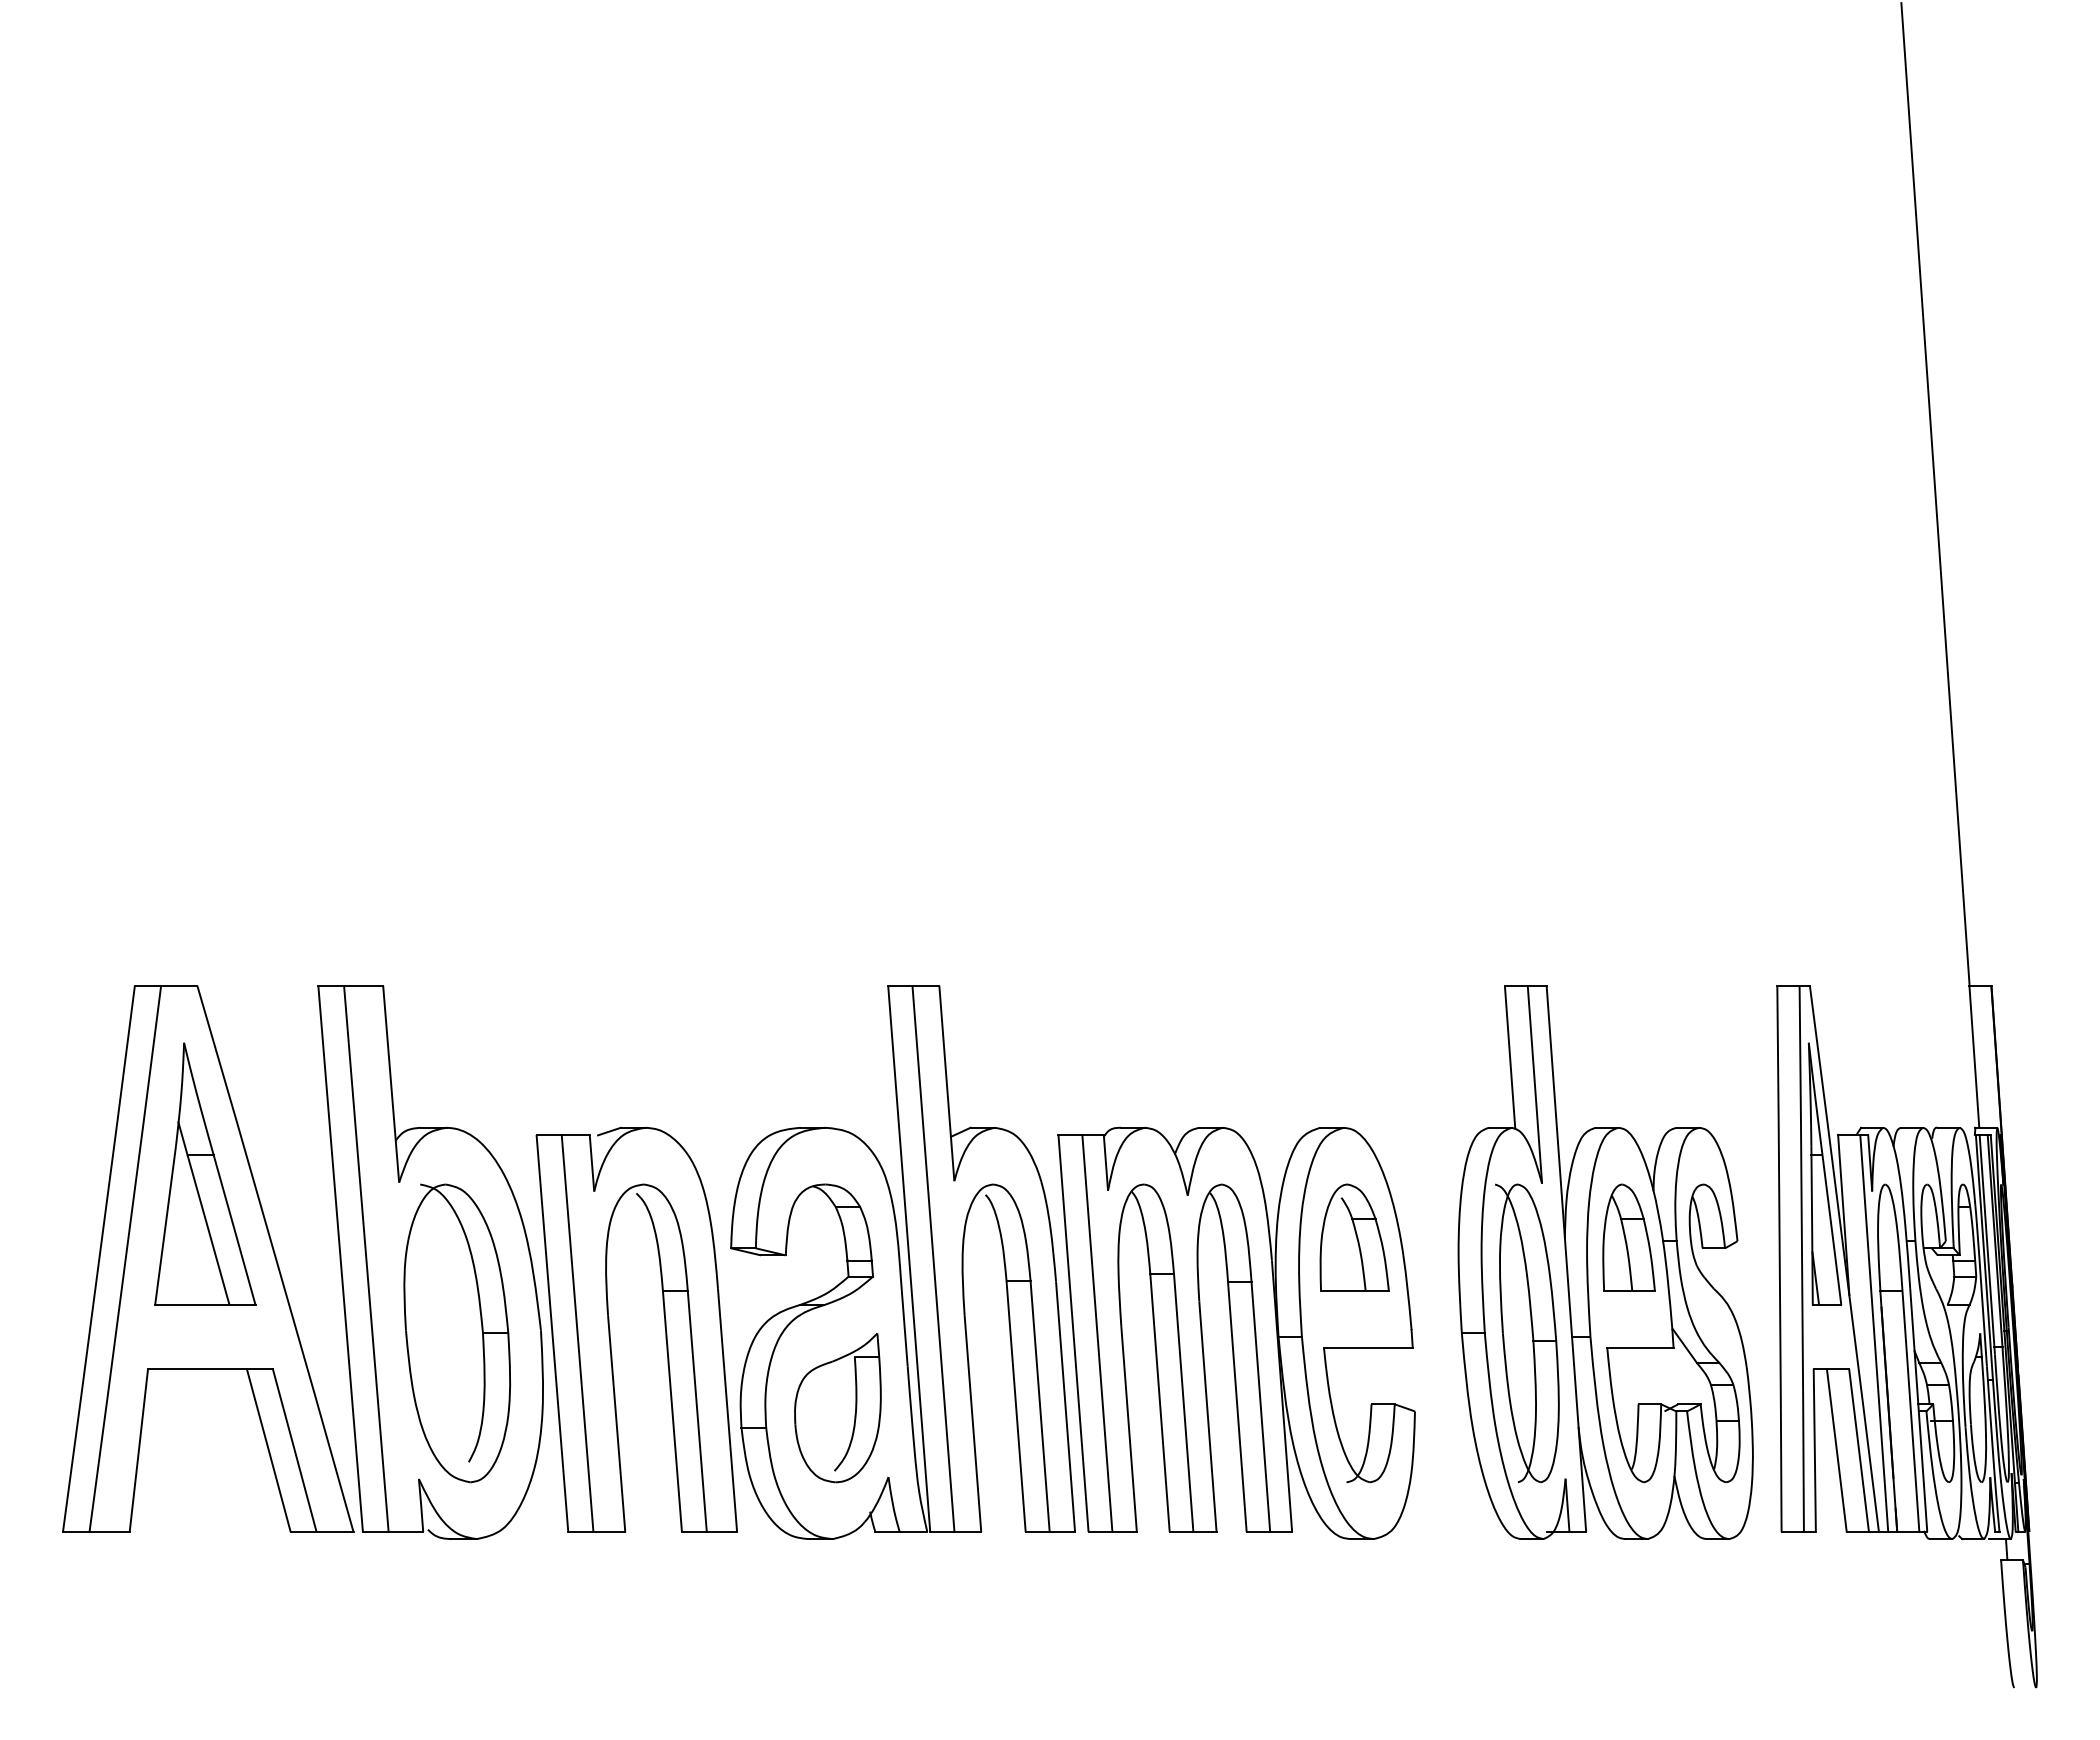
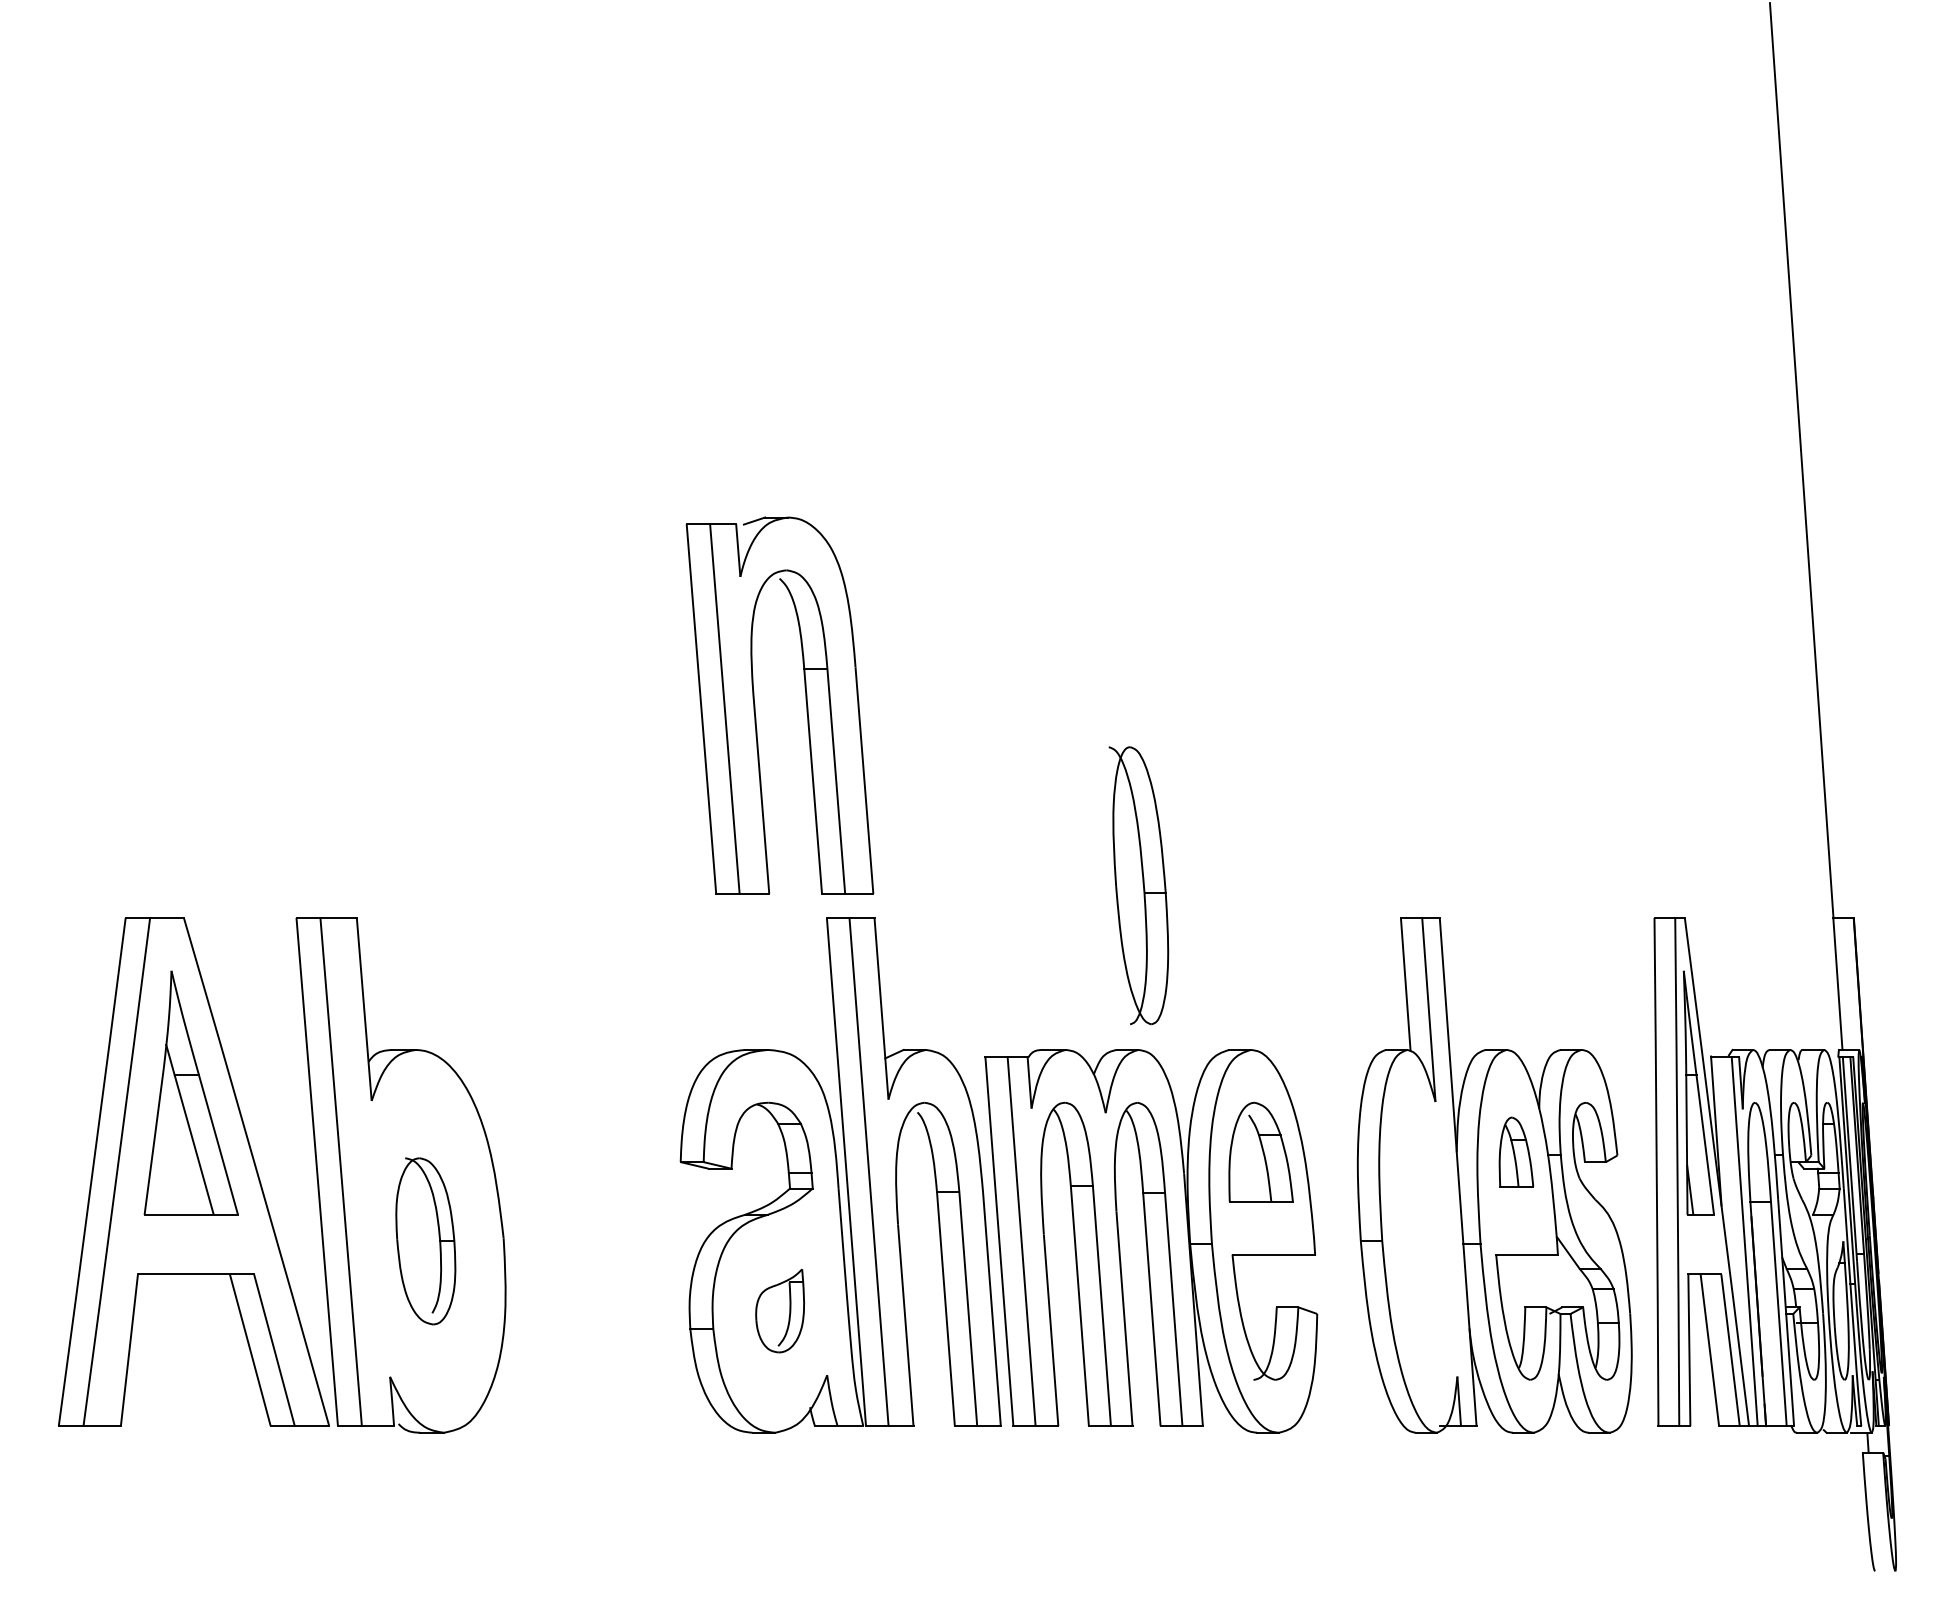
part: (1628, 1237) -> (1515, 1152), size x0.7
part: (610, 1329) -> (755, 705), moved
part: (1527, 1332) -> (1138, 884), moved
part: (457, 1333) -> (426, 1241), size x0.6
part: (837, 1408) -> (779, 1311), size x0.6

